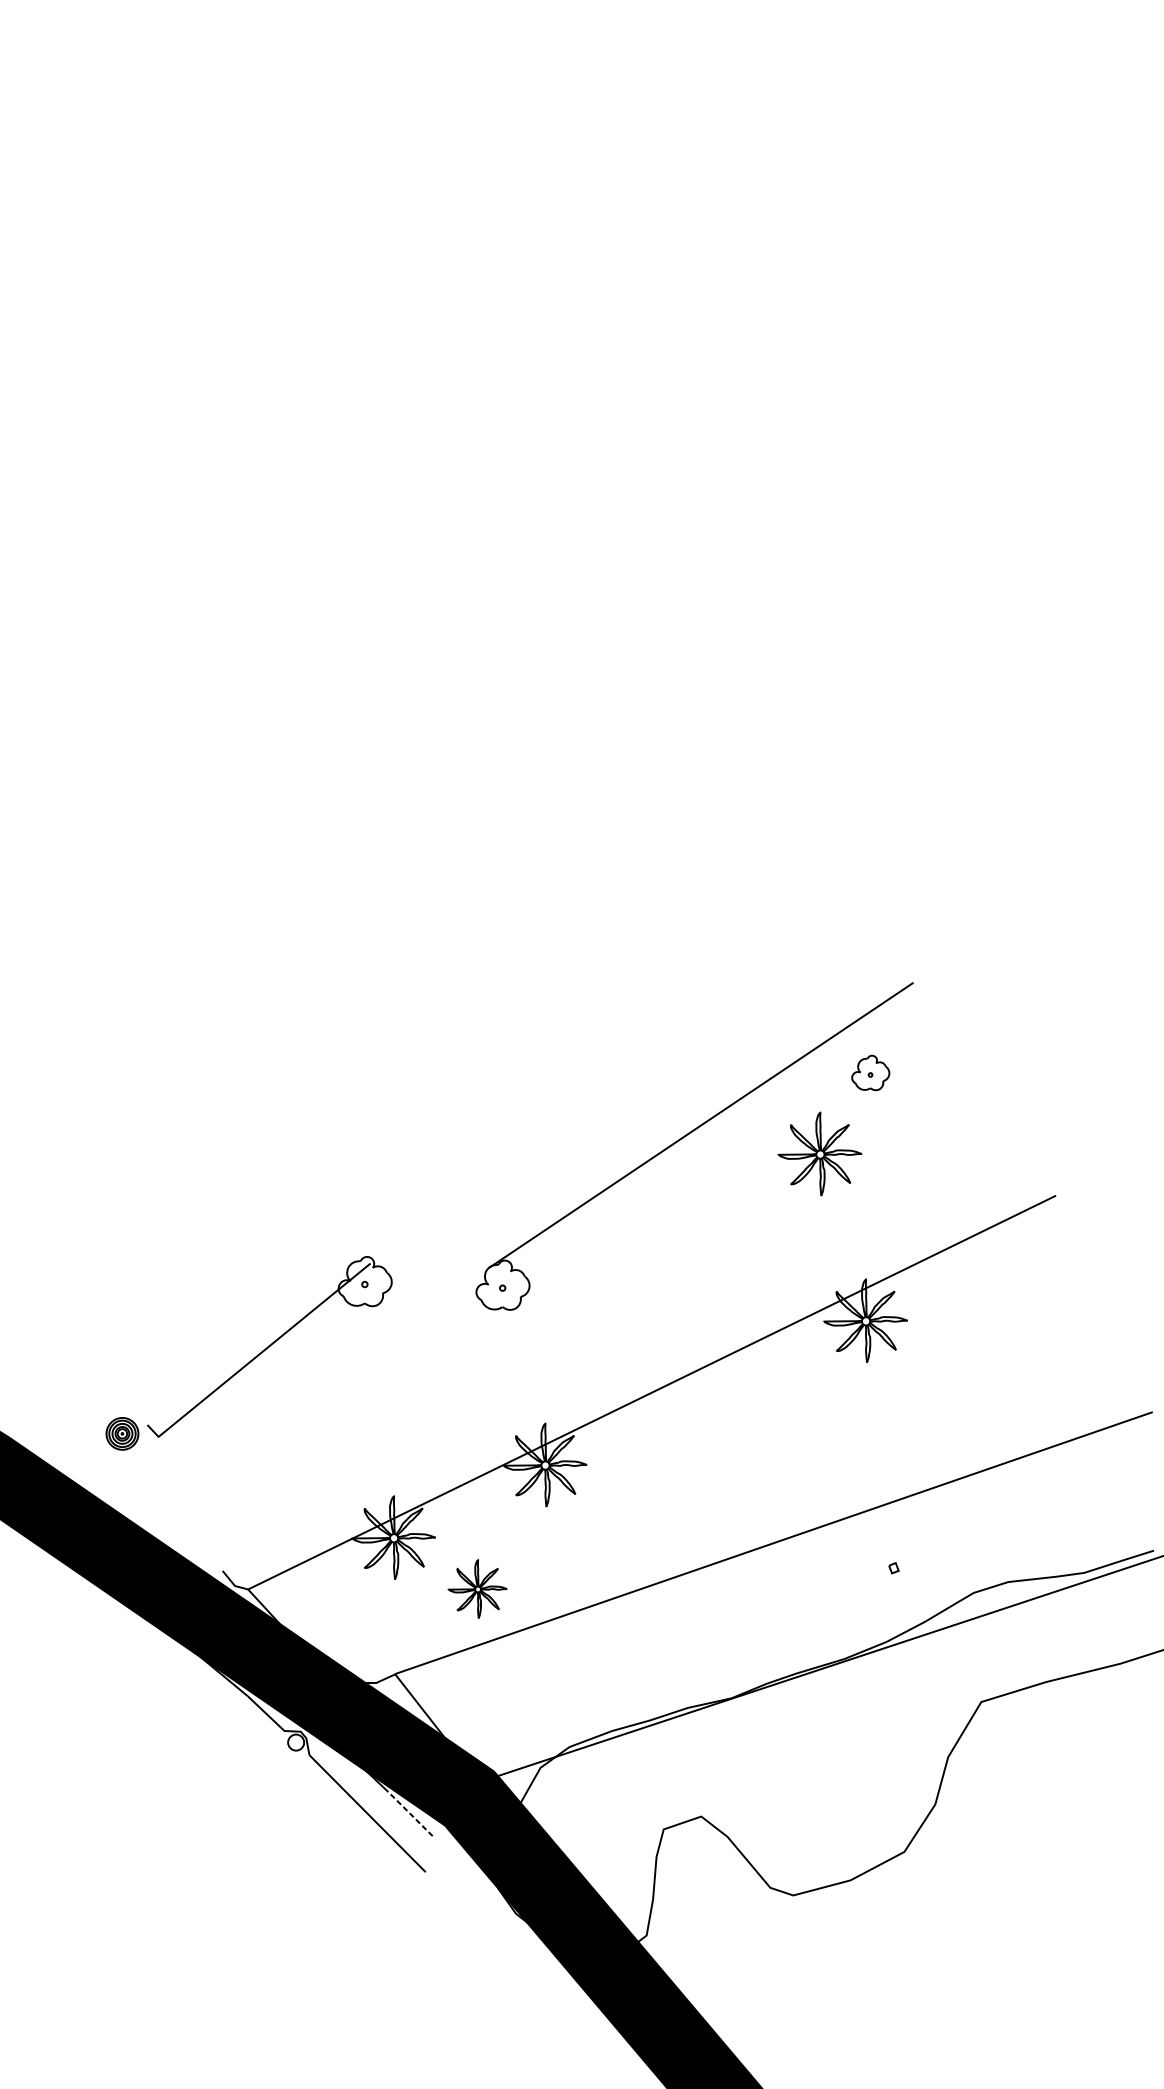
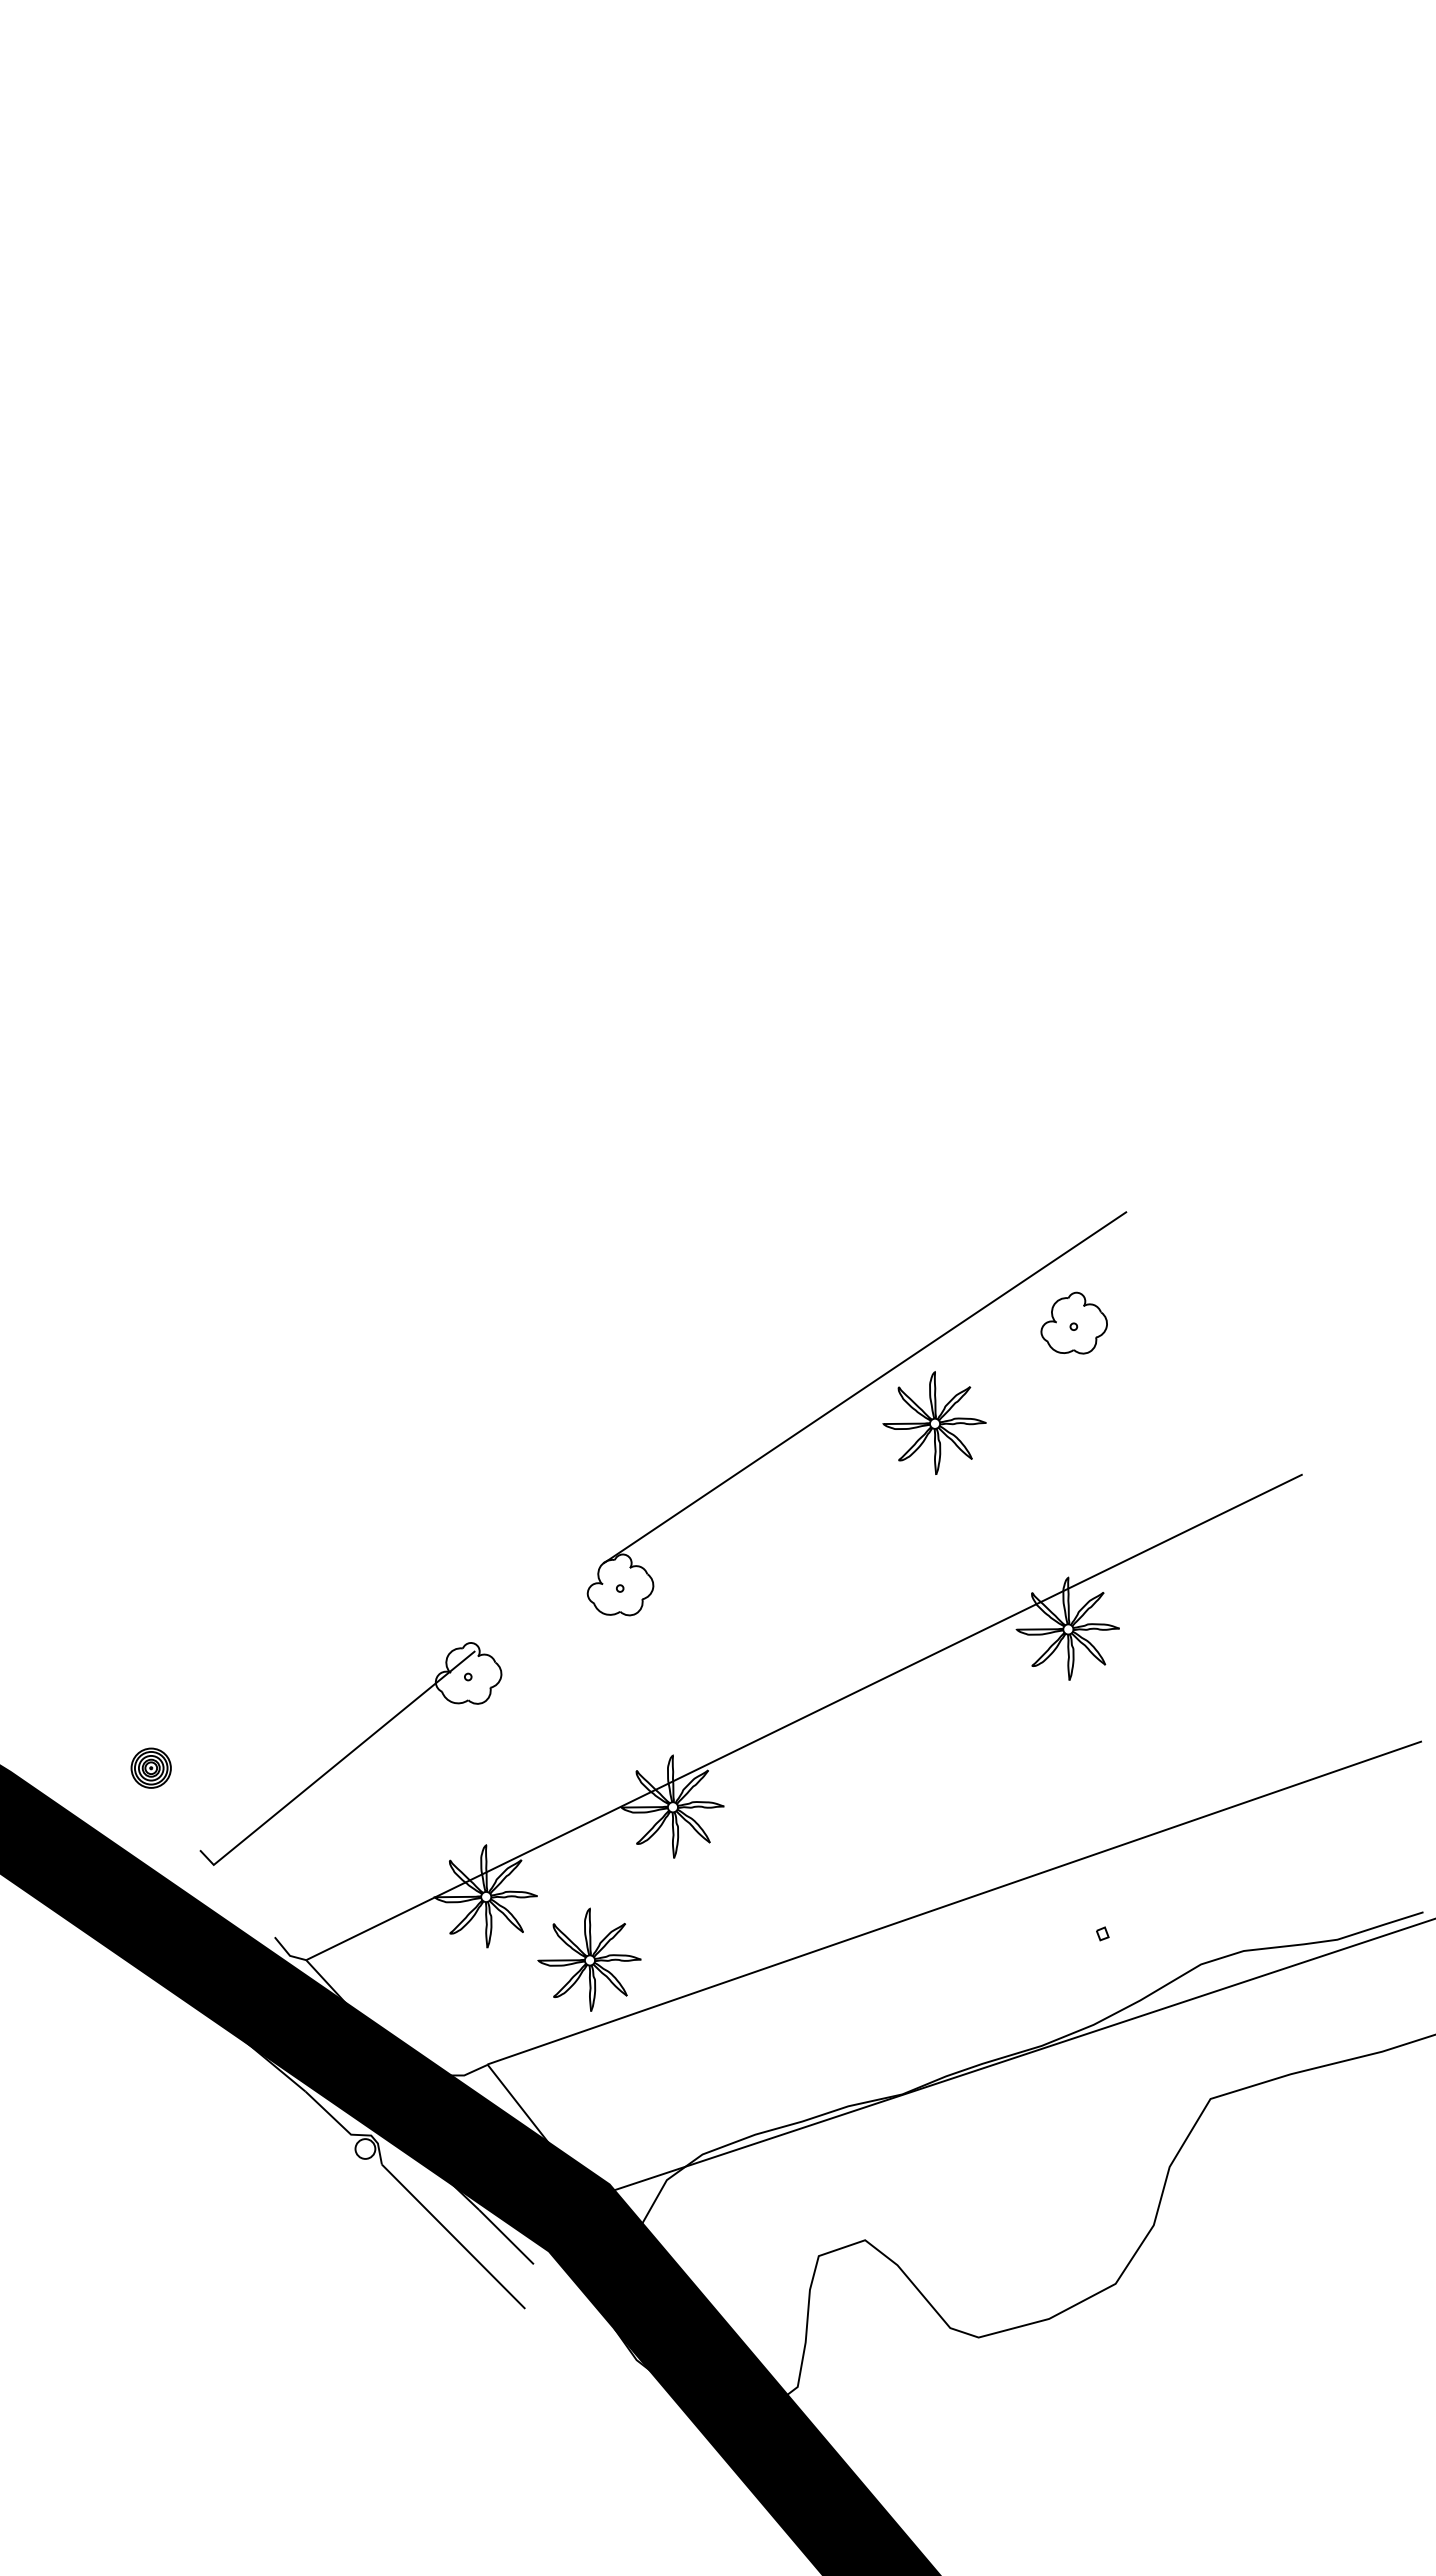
part: (870, 1072) -> (1073, 1322), size x1.43
part: (819, 1153) -> (934, 1422), moved
part: (269, 1346) -> (350, 1753), moved
part: (477, 1588) -> (589, 1959), size x1.43
line: (410, 1814) -> (506, 2237), dashed -> solid

